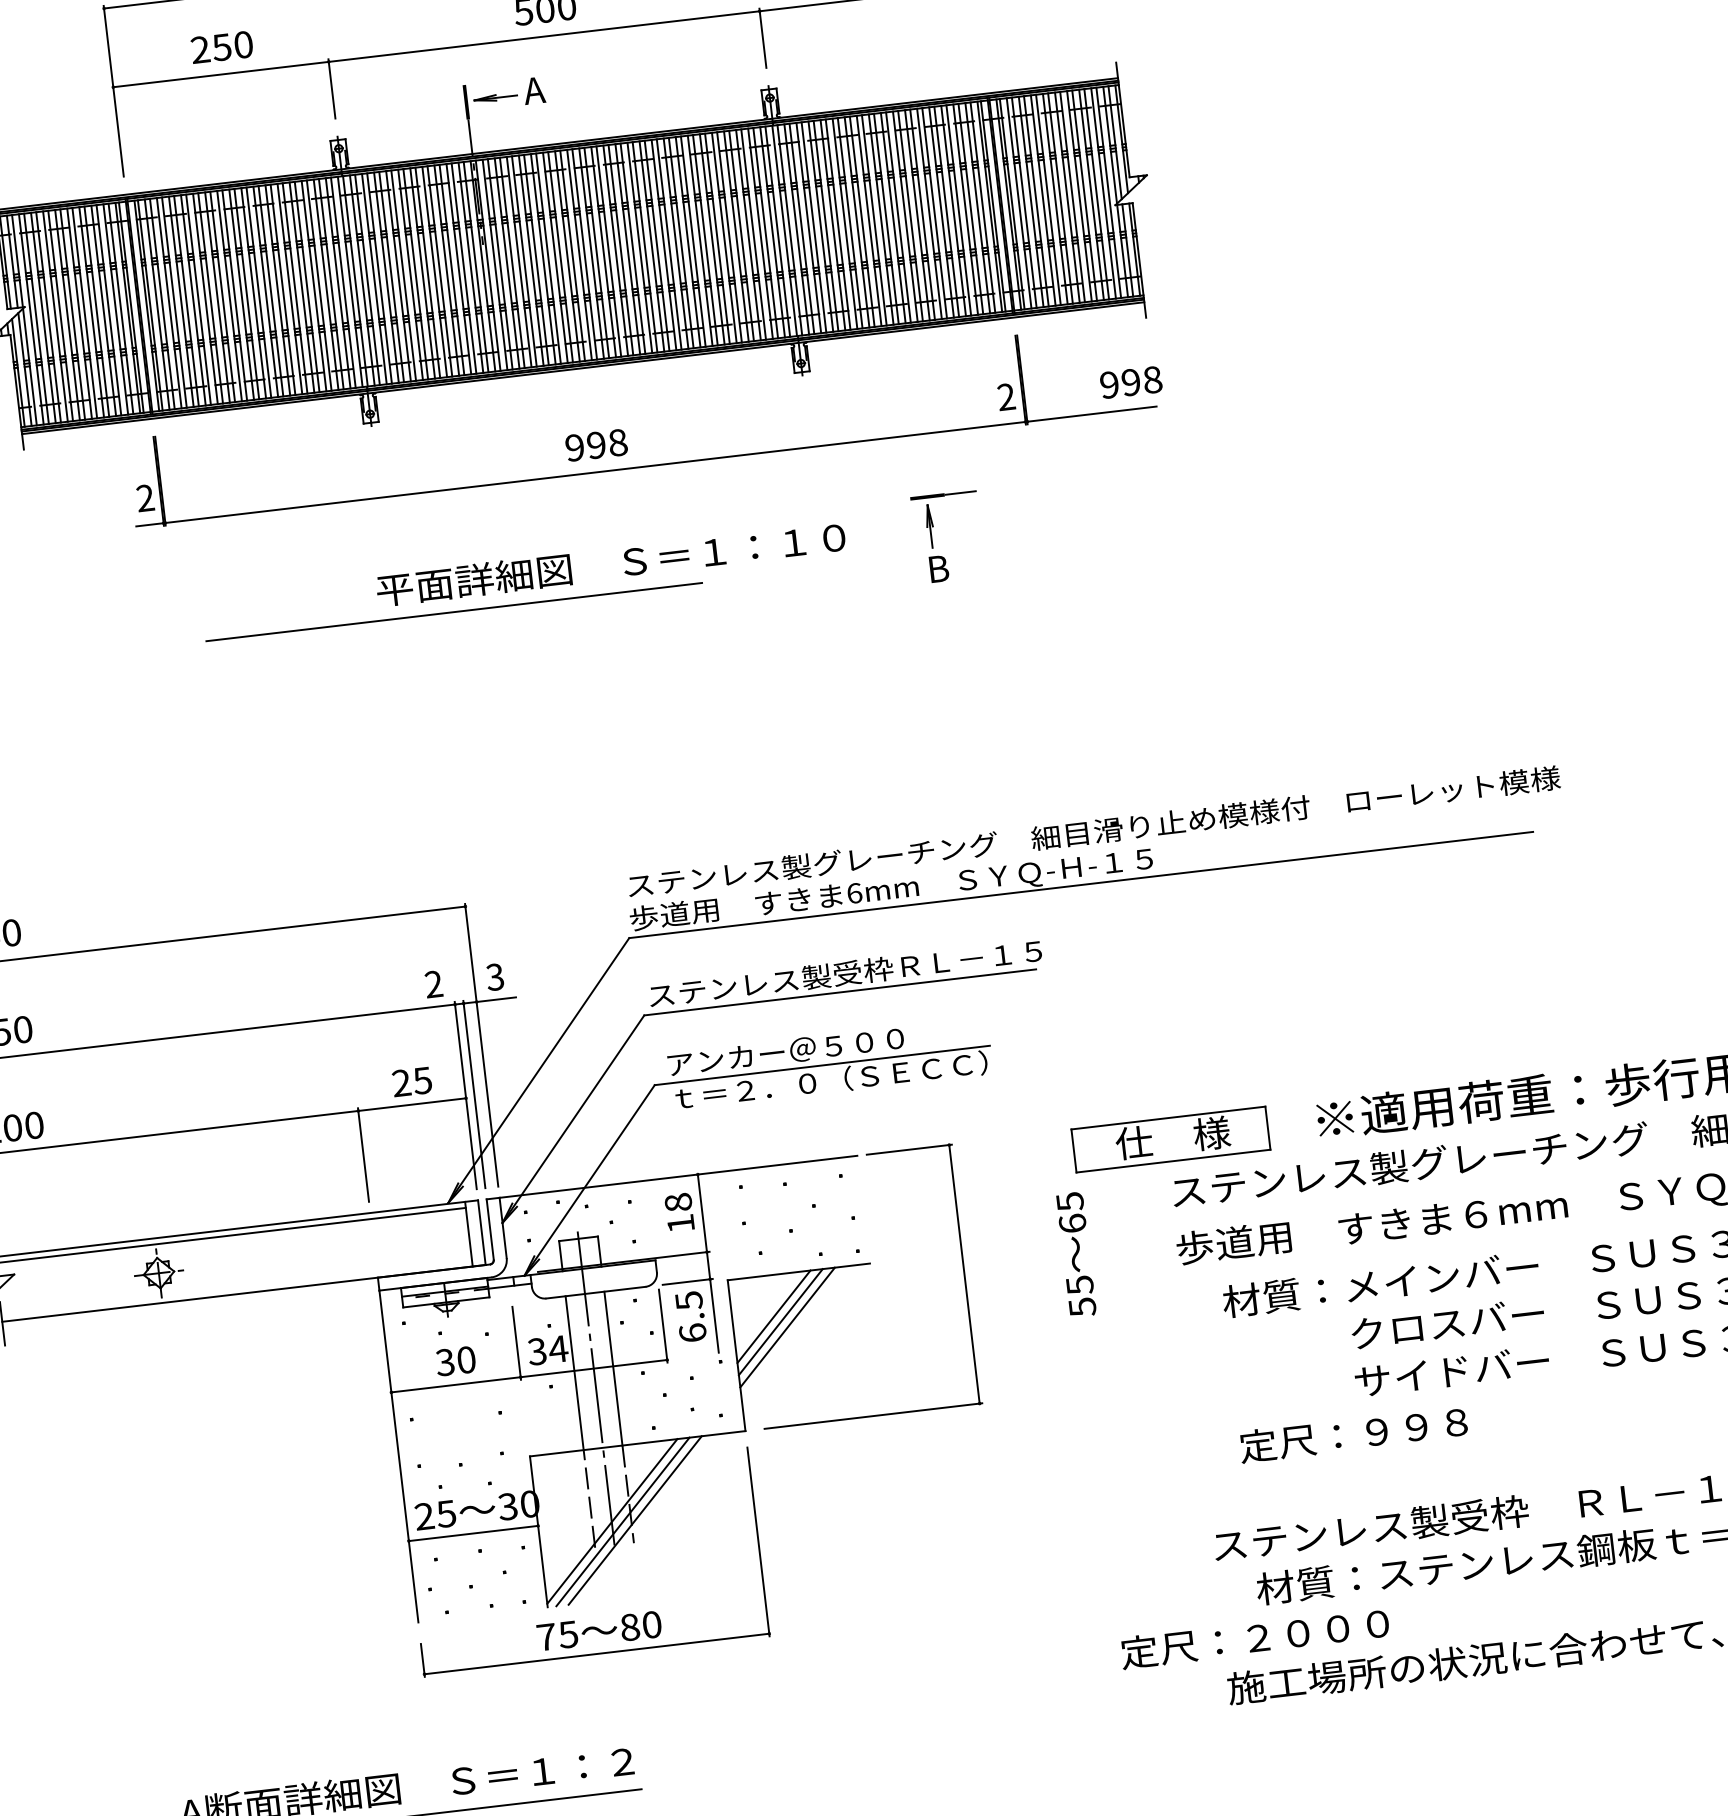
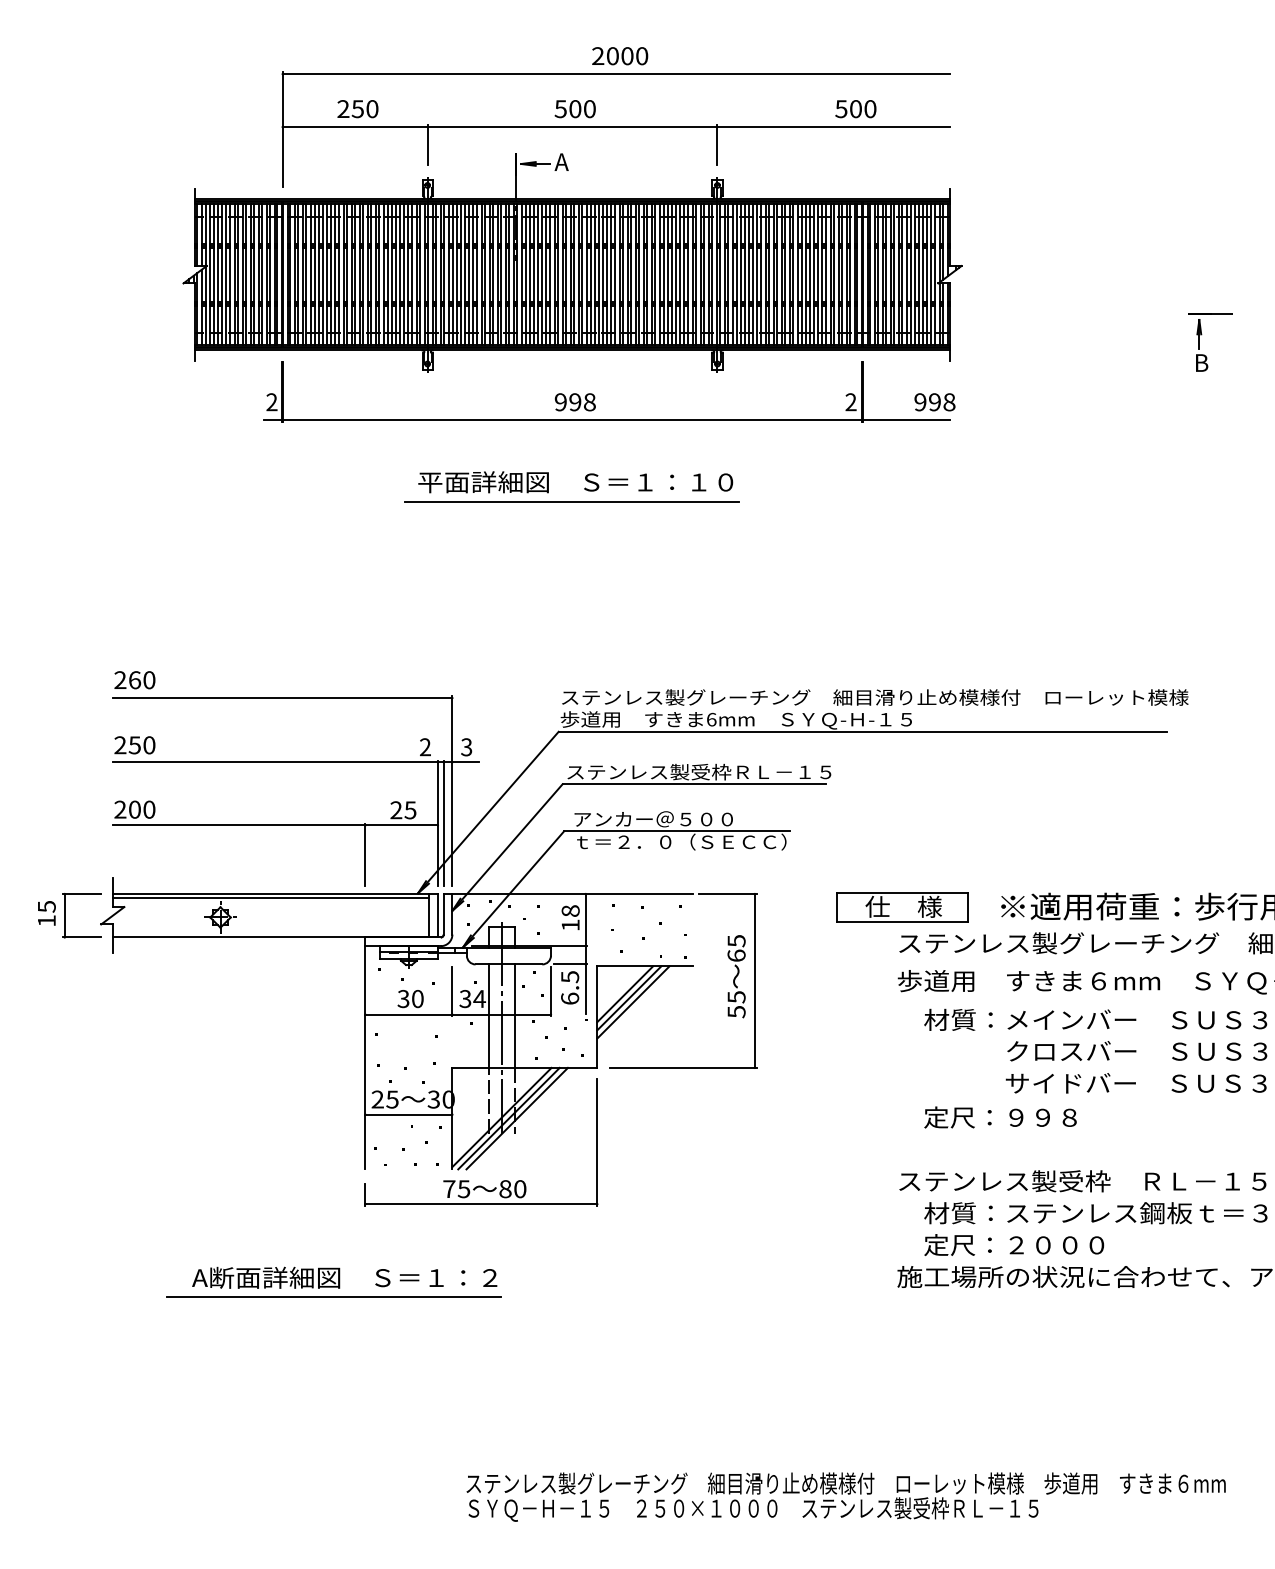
part: (931, 538) -> (1199, 342), moved
line: (453, 611) -> (571, 501), moved
text: (1076, 1254) -> (736, 976), moved
text: (1255, 1637) -> (1014, 1244), moved

